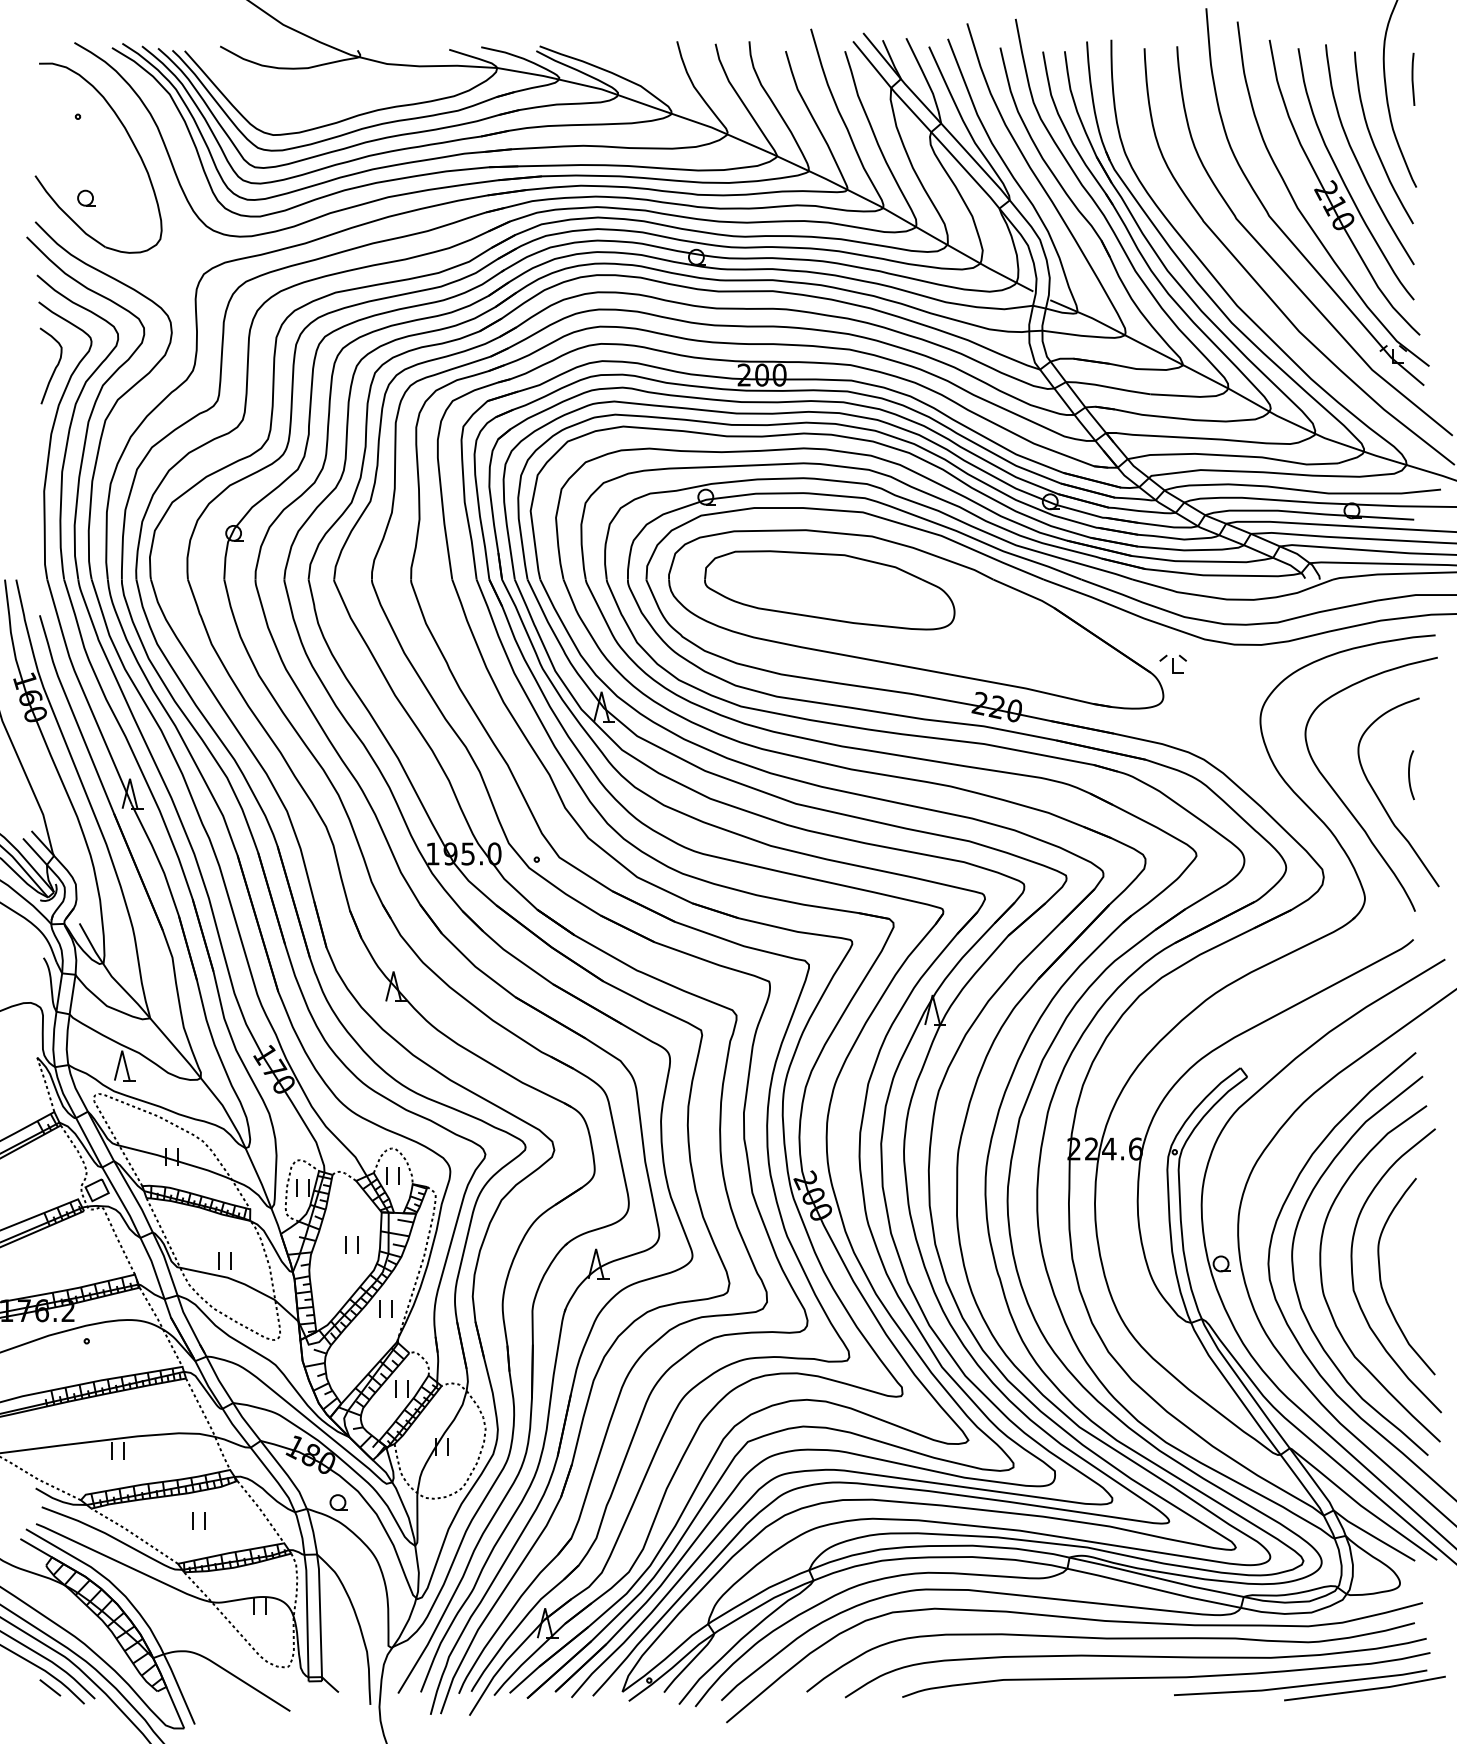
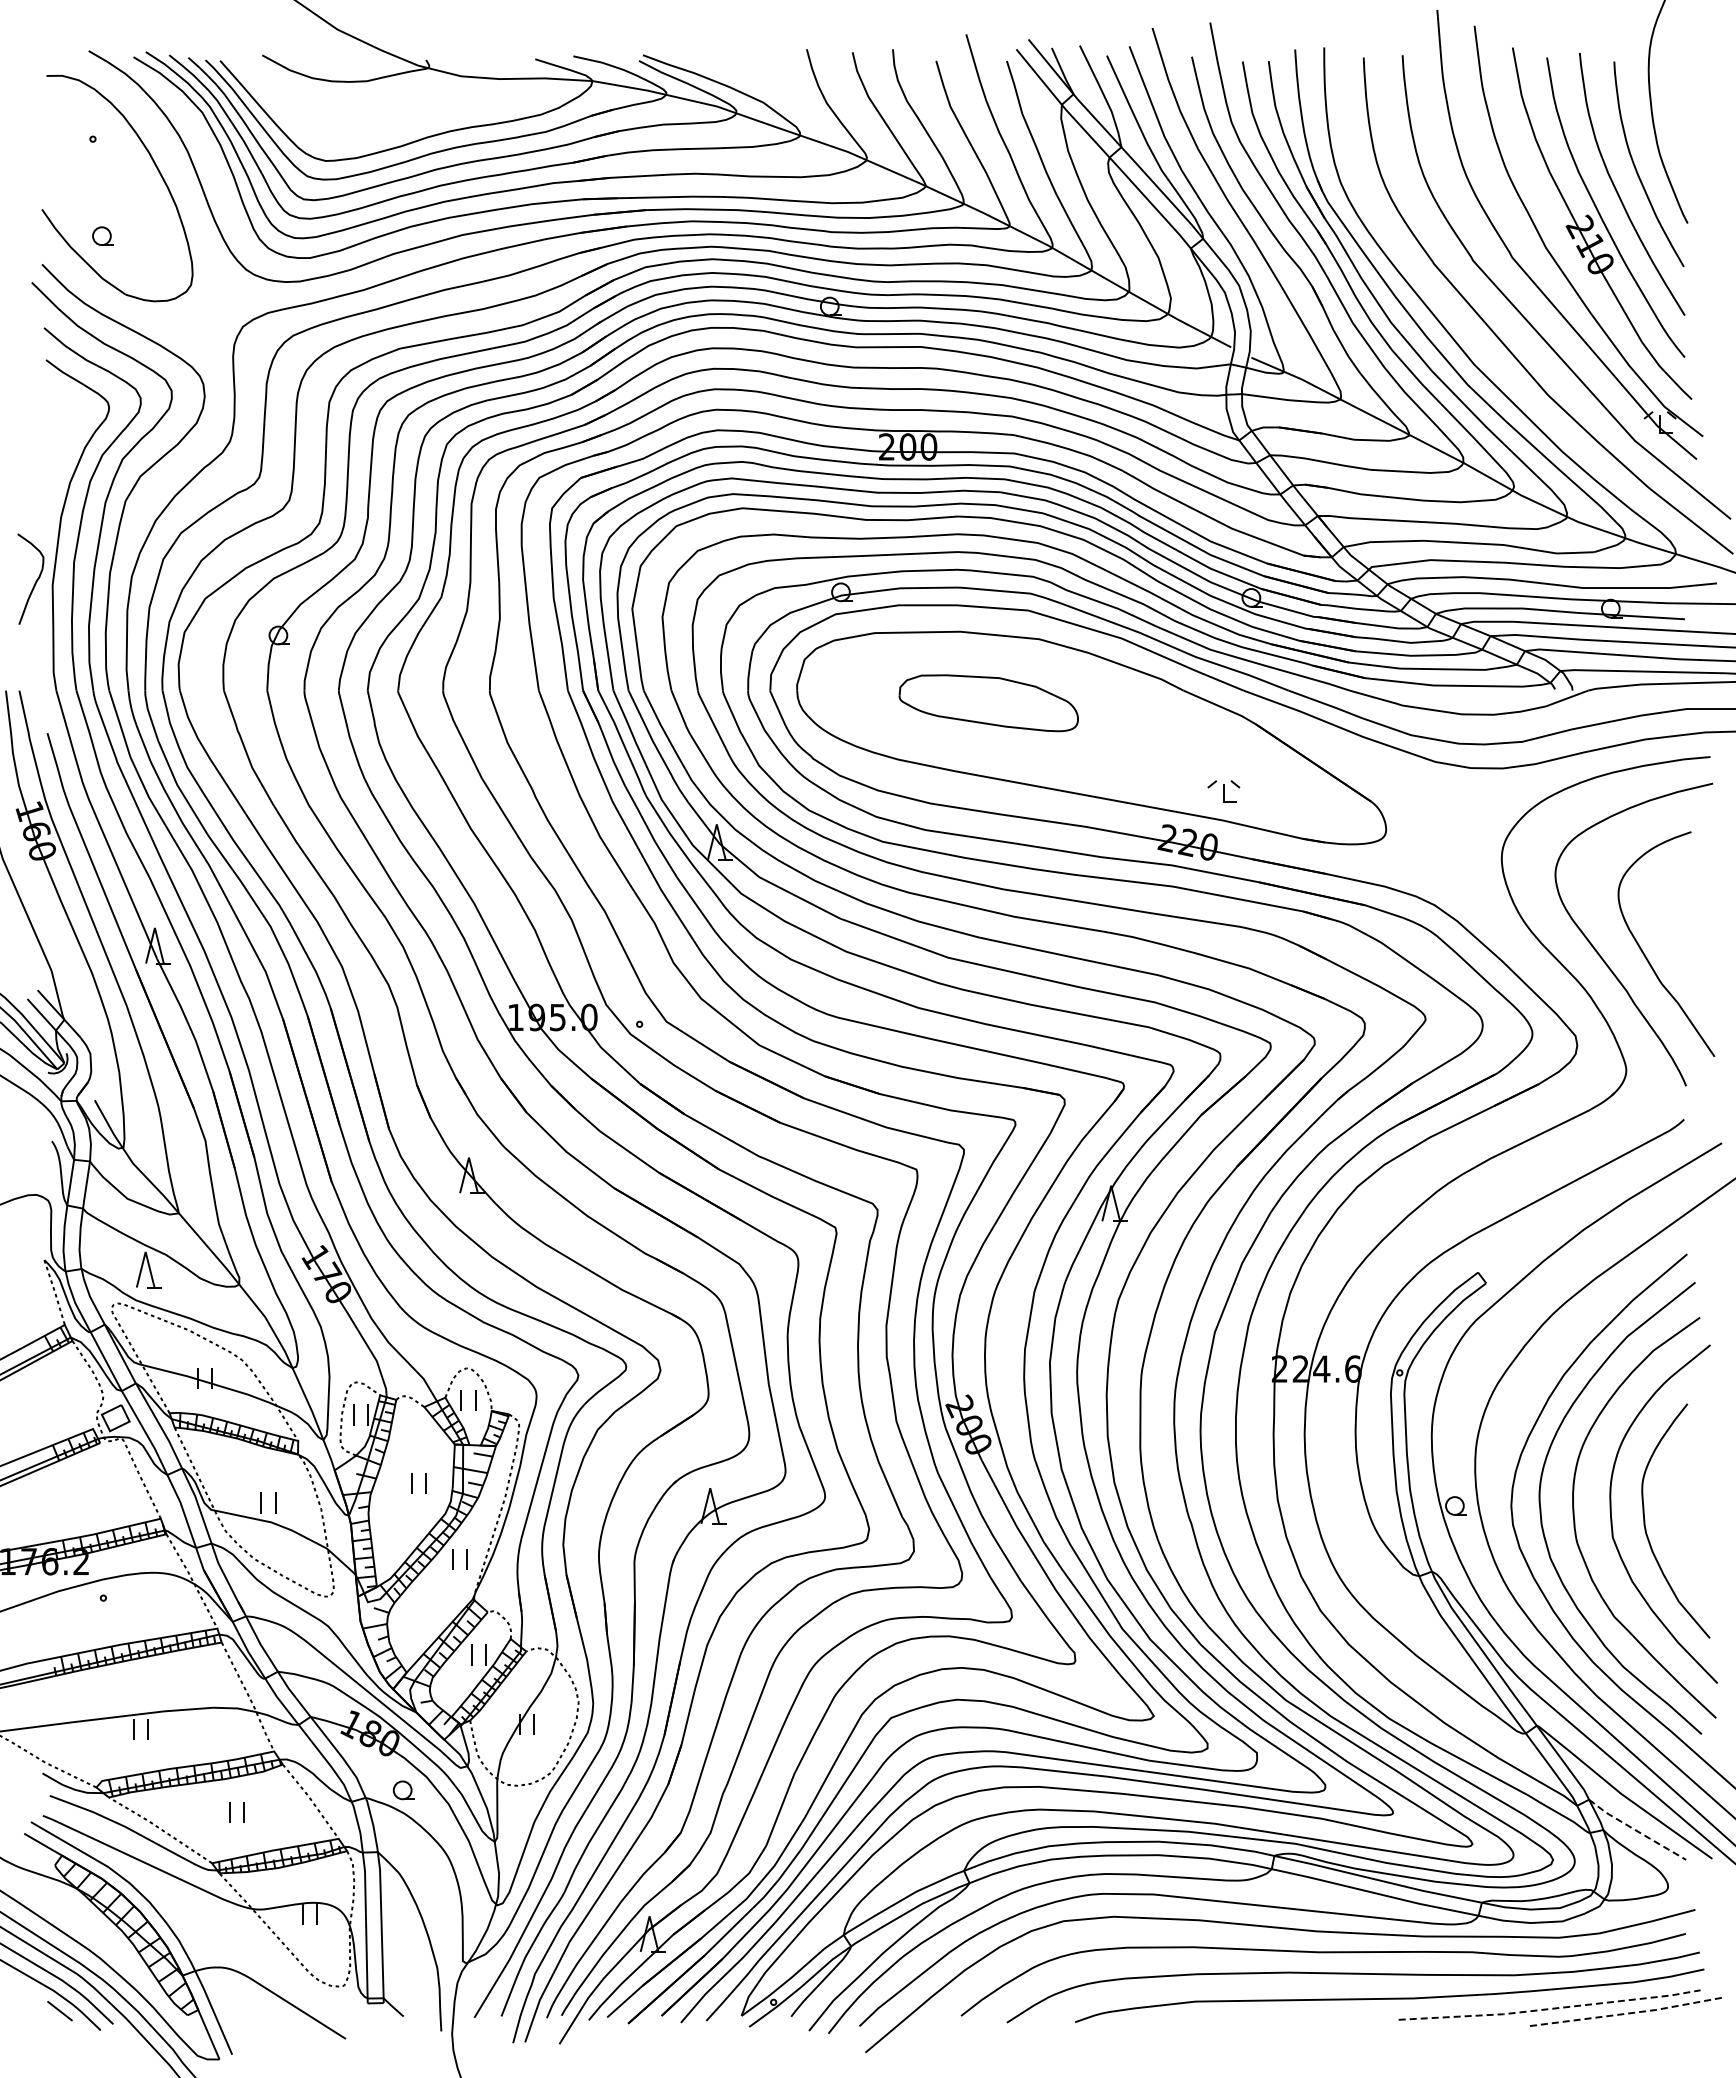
line: (1412, 79) -> (1683, 94), removed
curve: (54, 368) -> (35, 581), moved
part: (829, 589) -> (988, 702), size x0.6
part: (1172, 664) -> (1223, 791), moved
curve: (1409, 775) -> (1679, 923), removed
line: (1373, 1537) -> (1636, 1831), solid -> dashed
line: (1301, 1685) -> (1550, 2008), solid -> dashed
line: (1365, 1689) -> (1627, 2013), solid -> dashed

